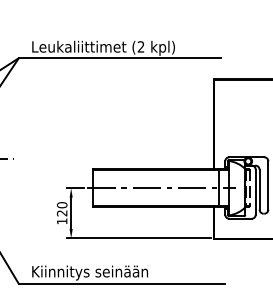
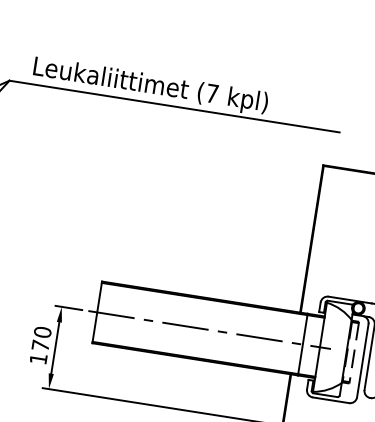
text: (140, 46) -> (211, 92), (2 -> (7
text: (61, 213) -> (39, 345), 120 -> 170

